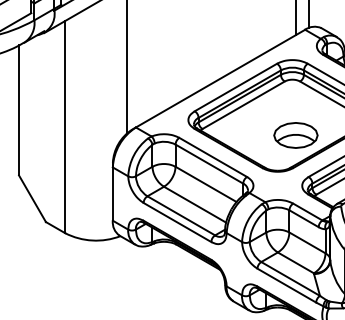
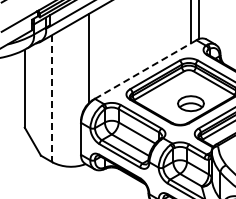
line: (220, 78) -> (145, 69), solid -> dashed
line: (65, 126) -> (52, 98), solid -> dashed

